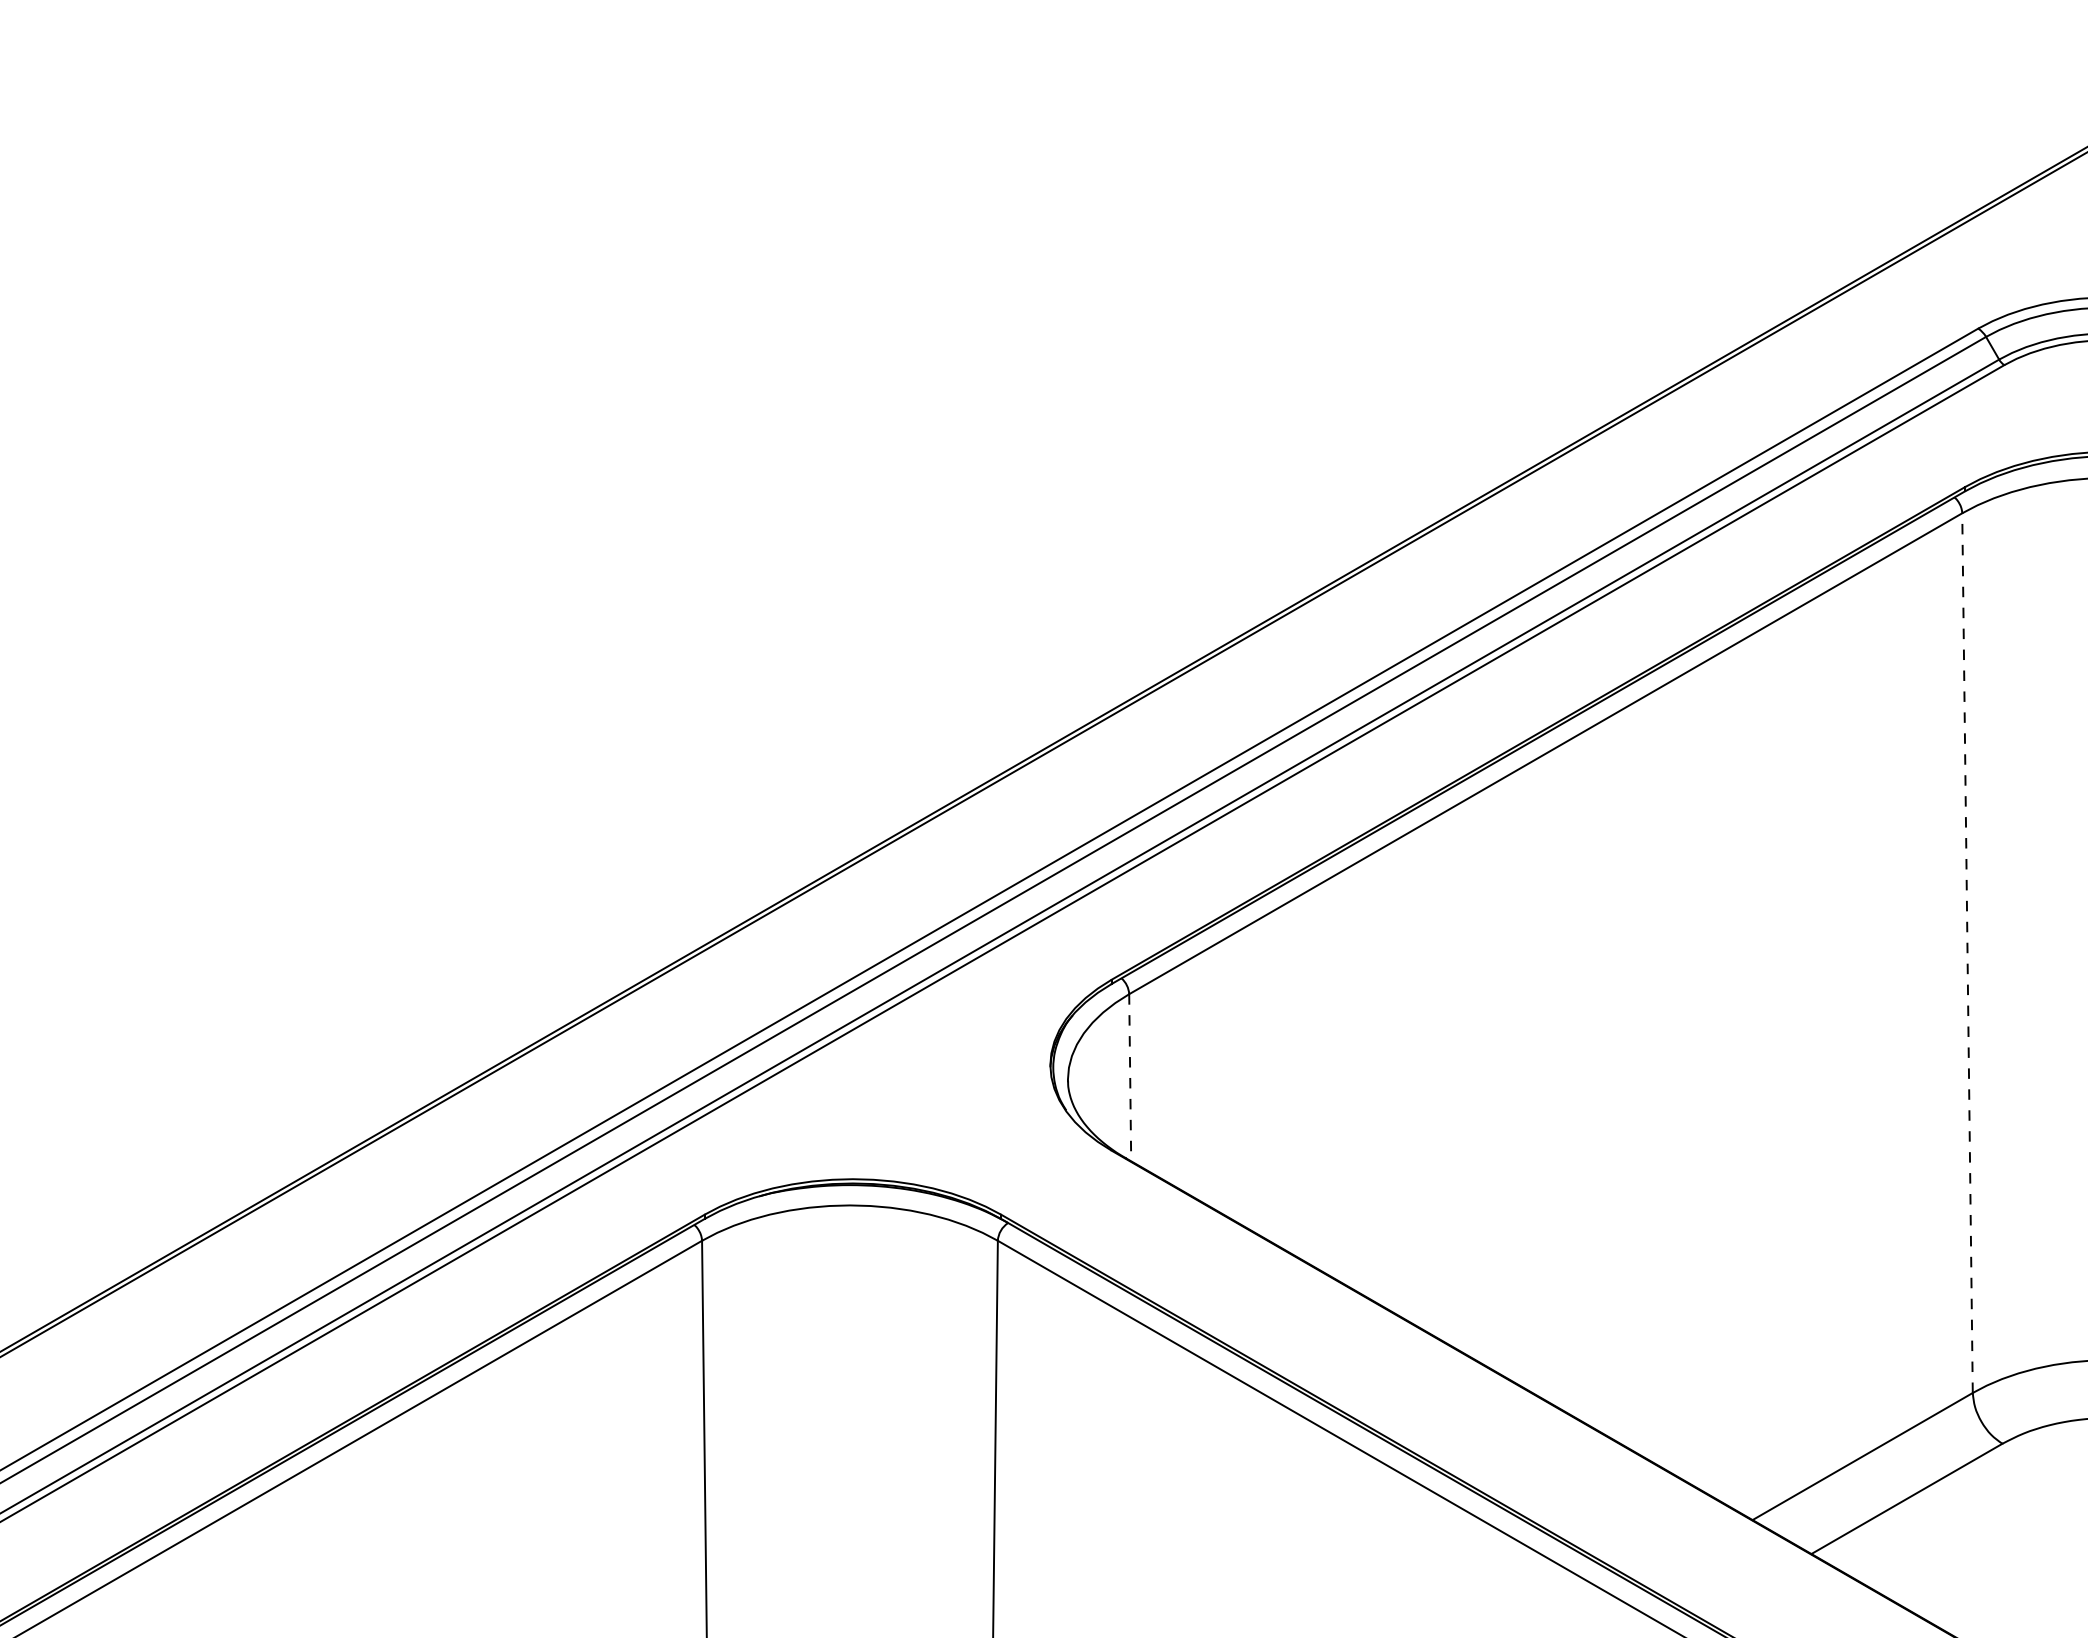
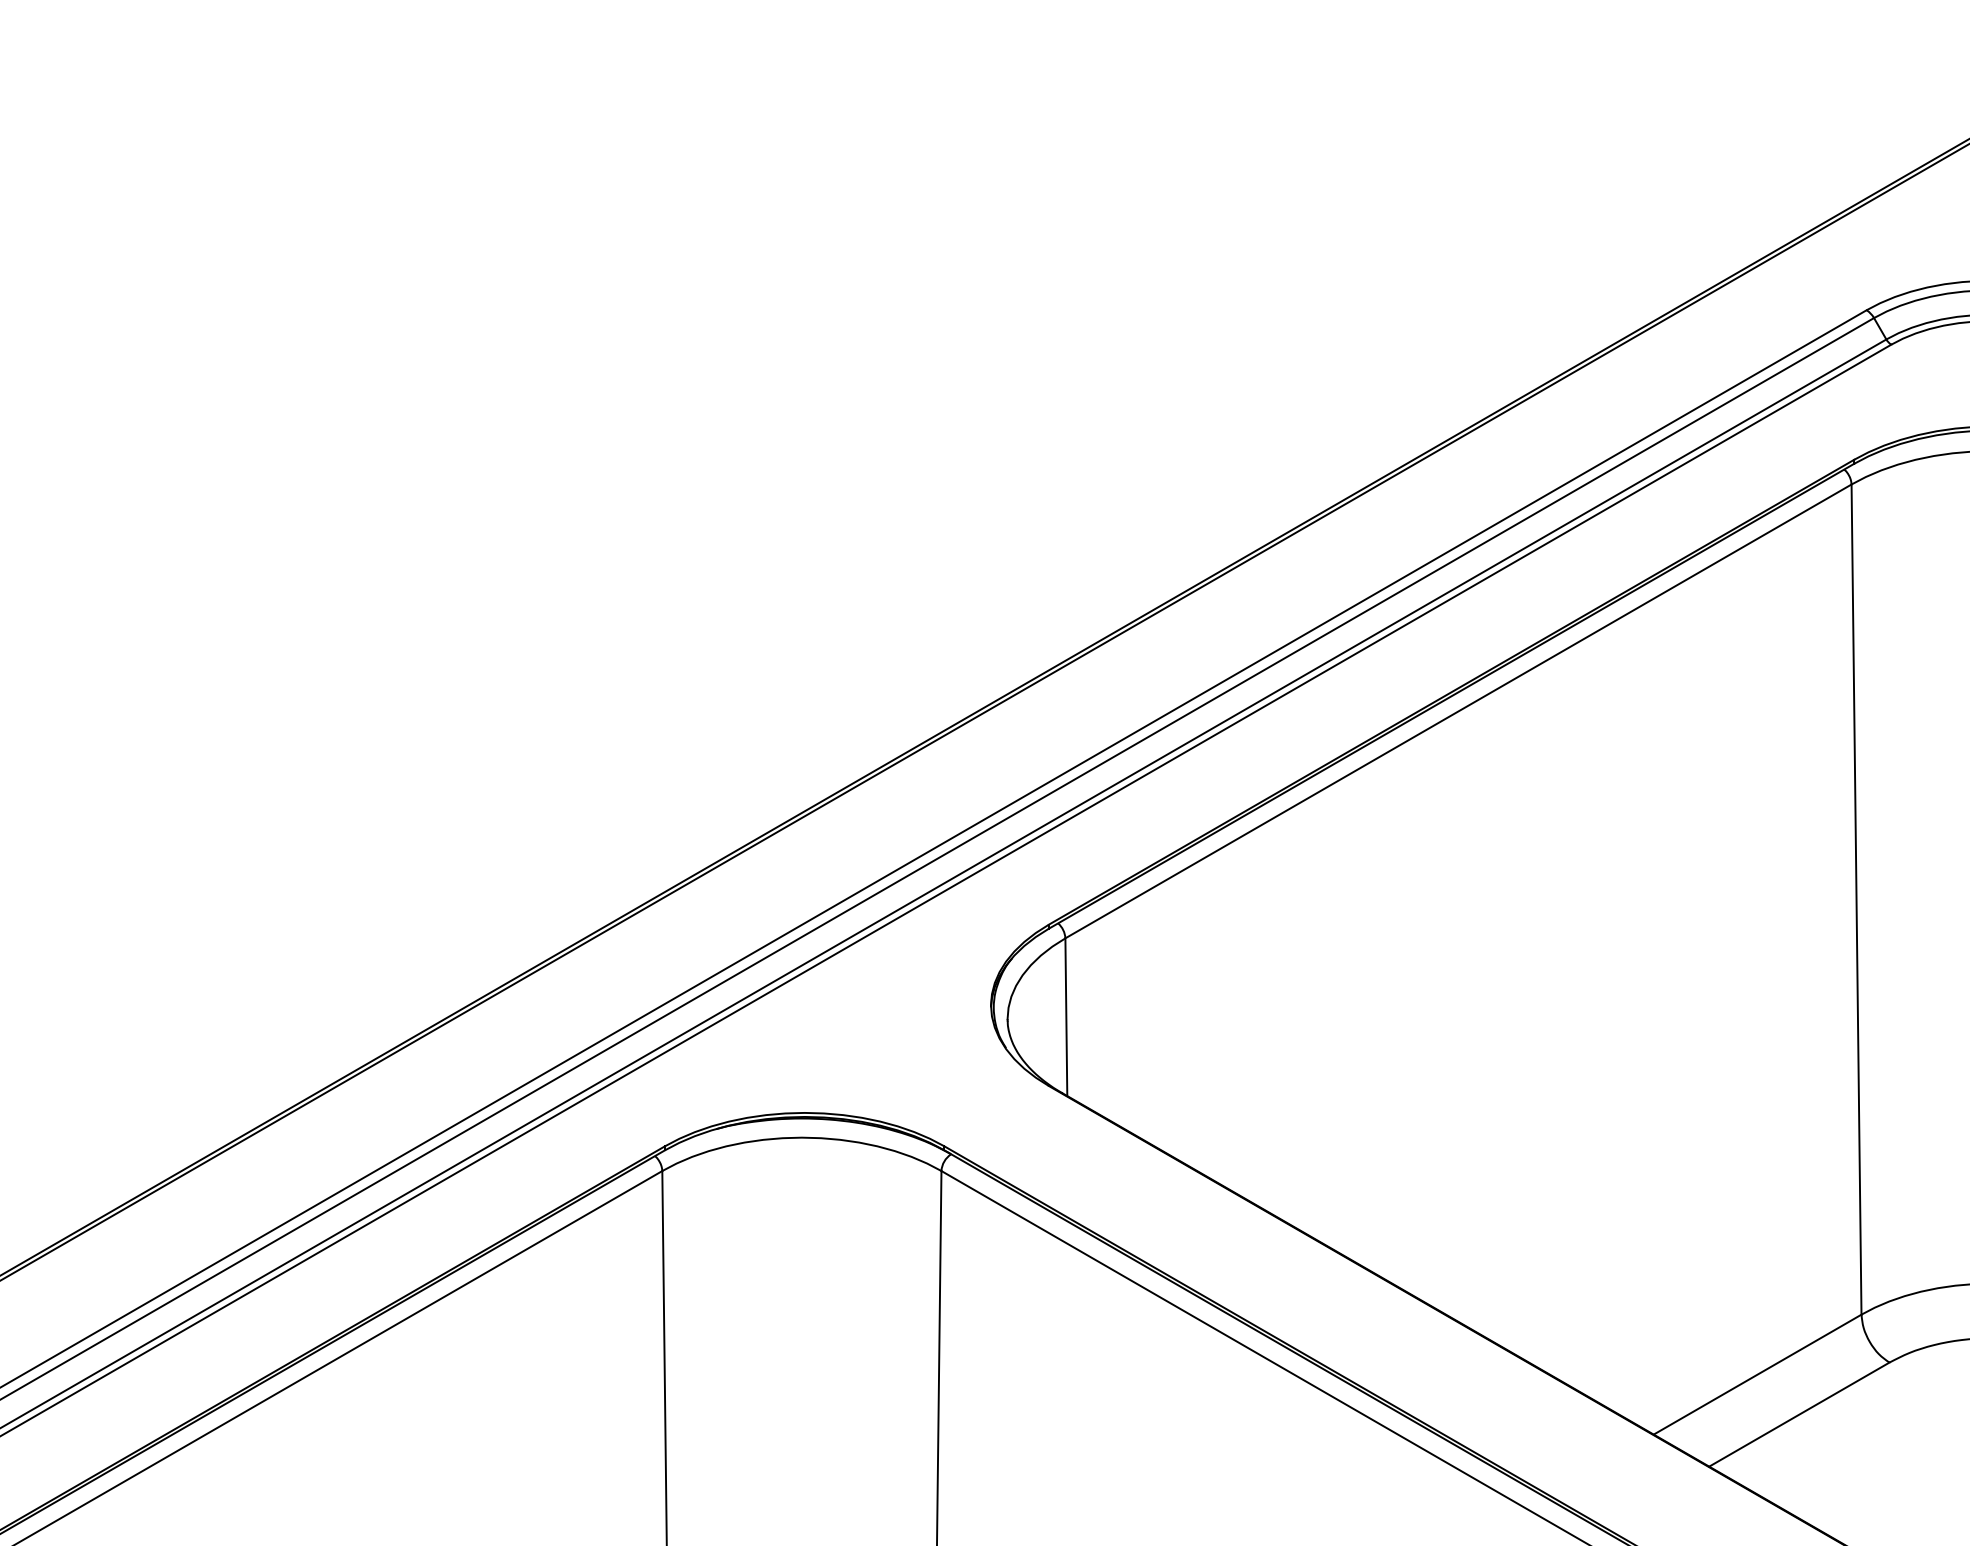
line: (1967, 953) -> (1856, 899), dashed -> solid
line: (1130, 1077) -> (1066, 1016), dashed -> solid

